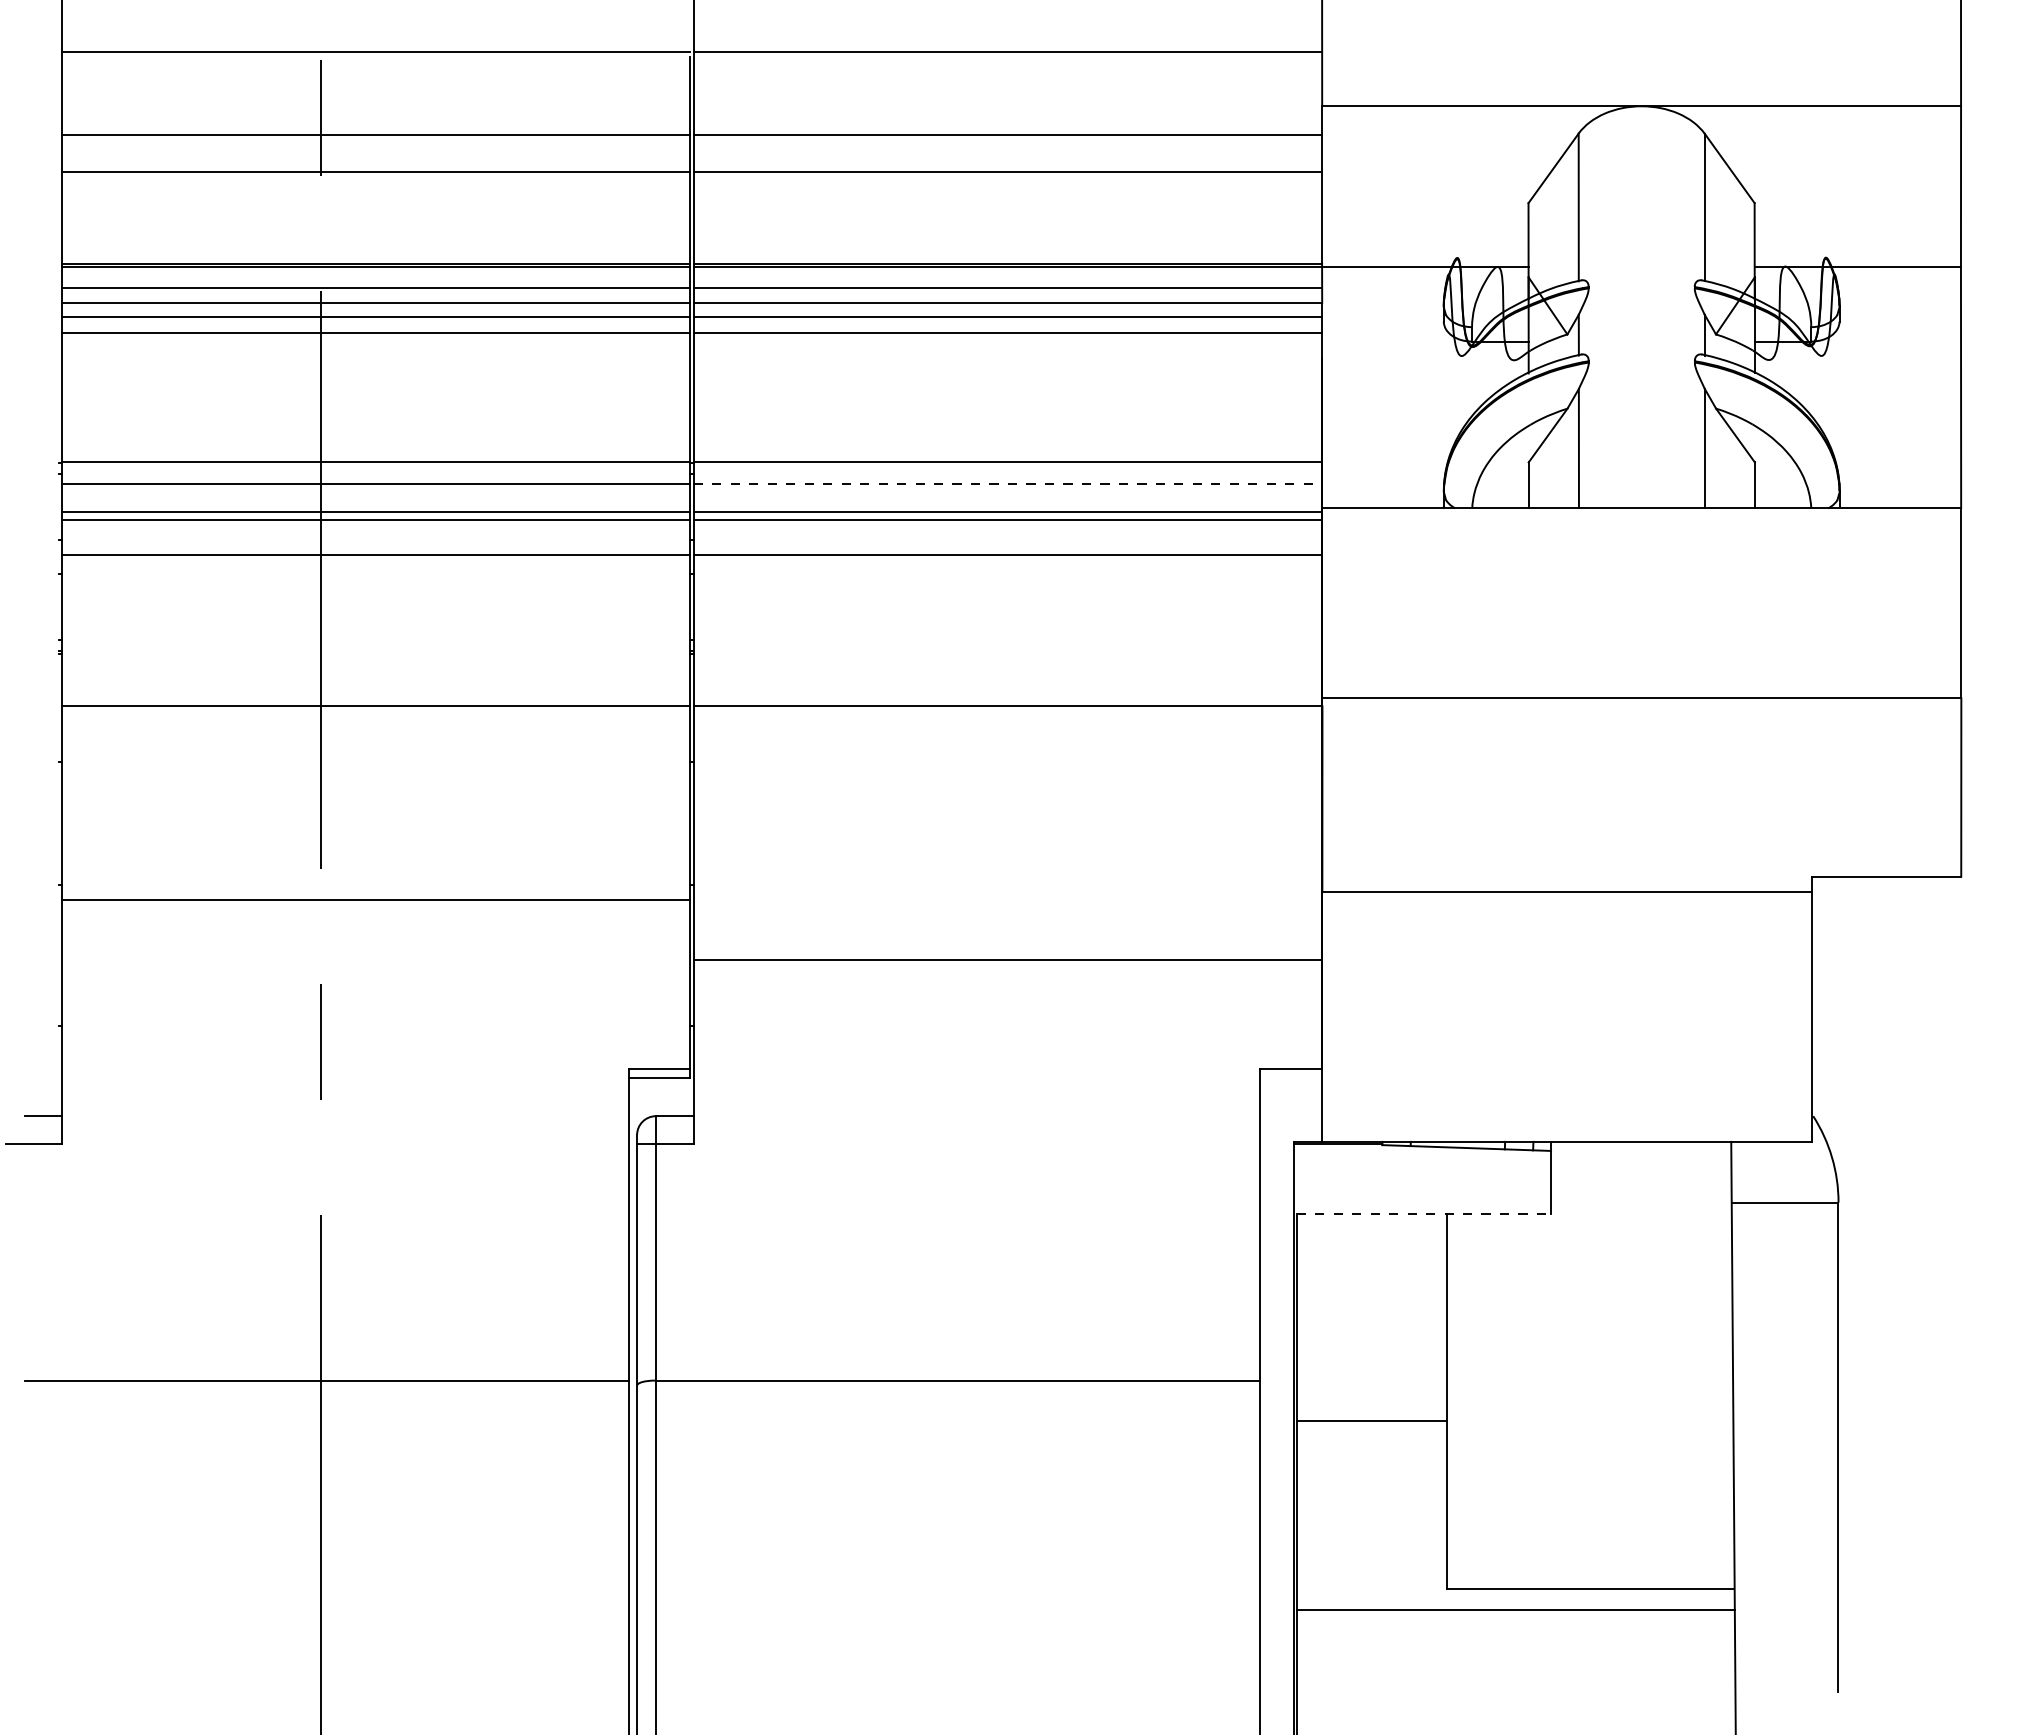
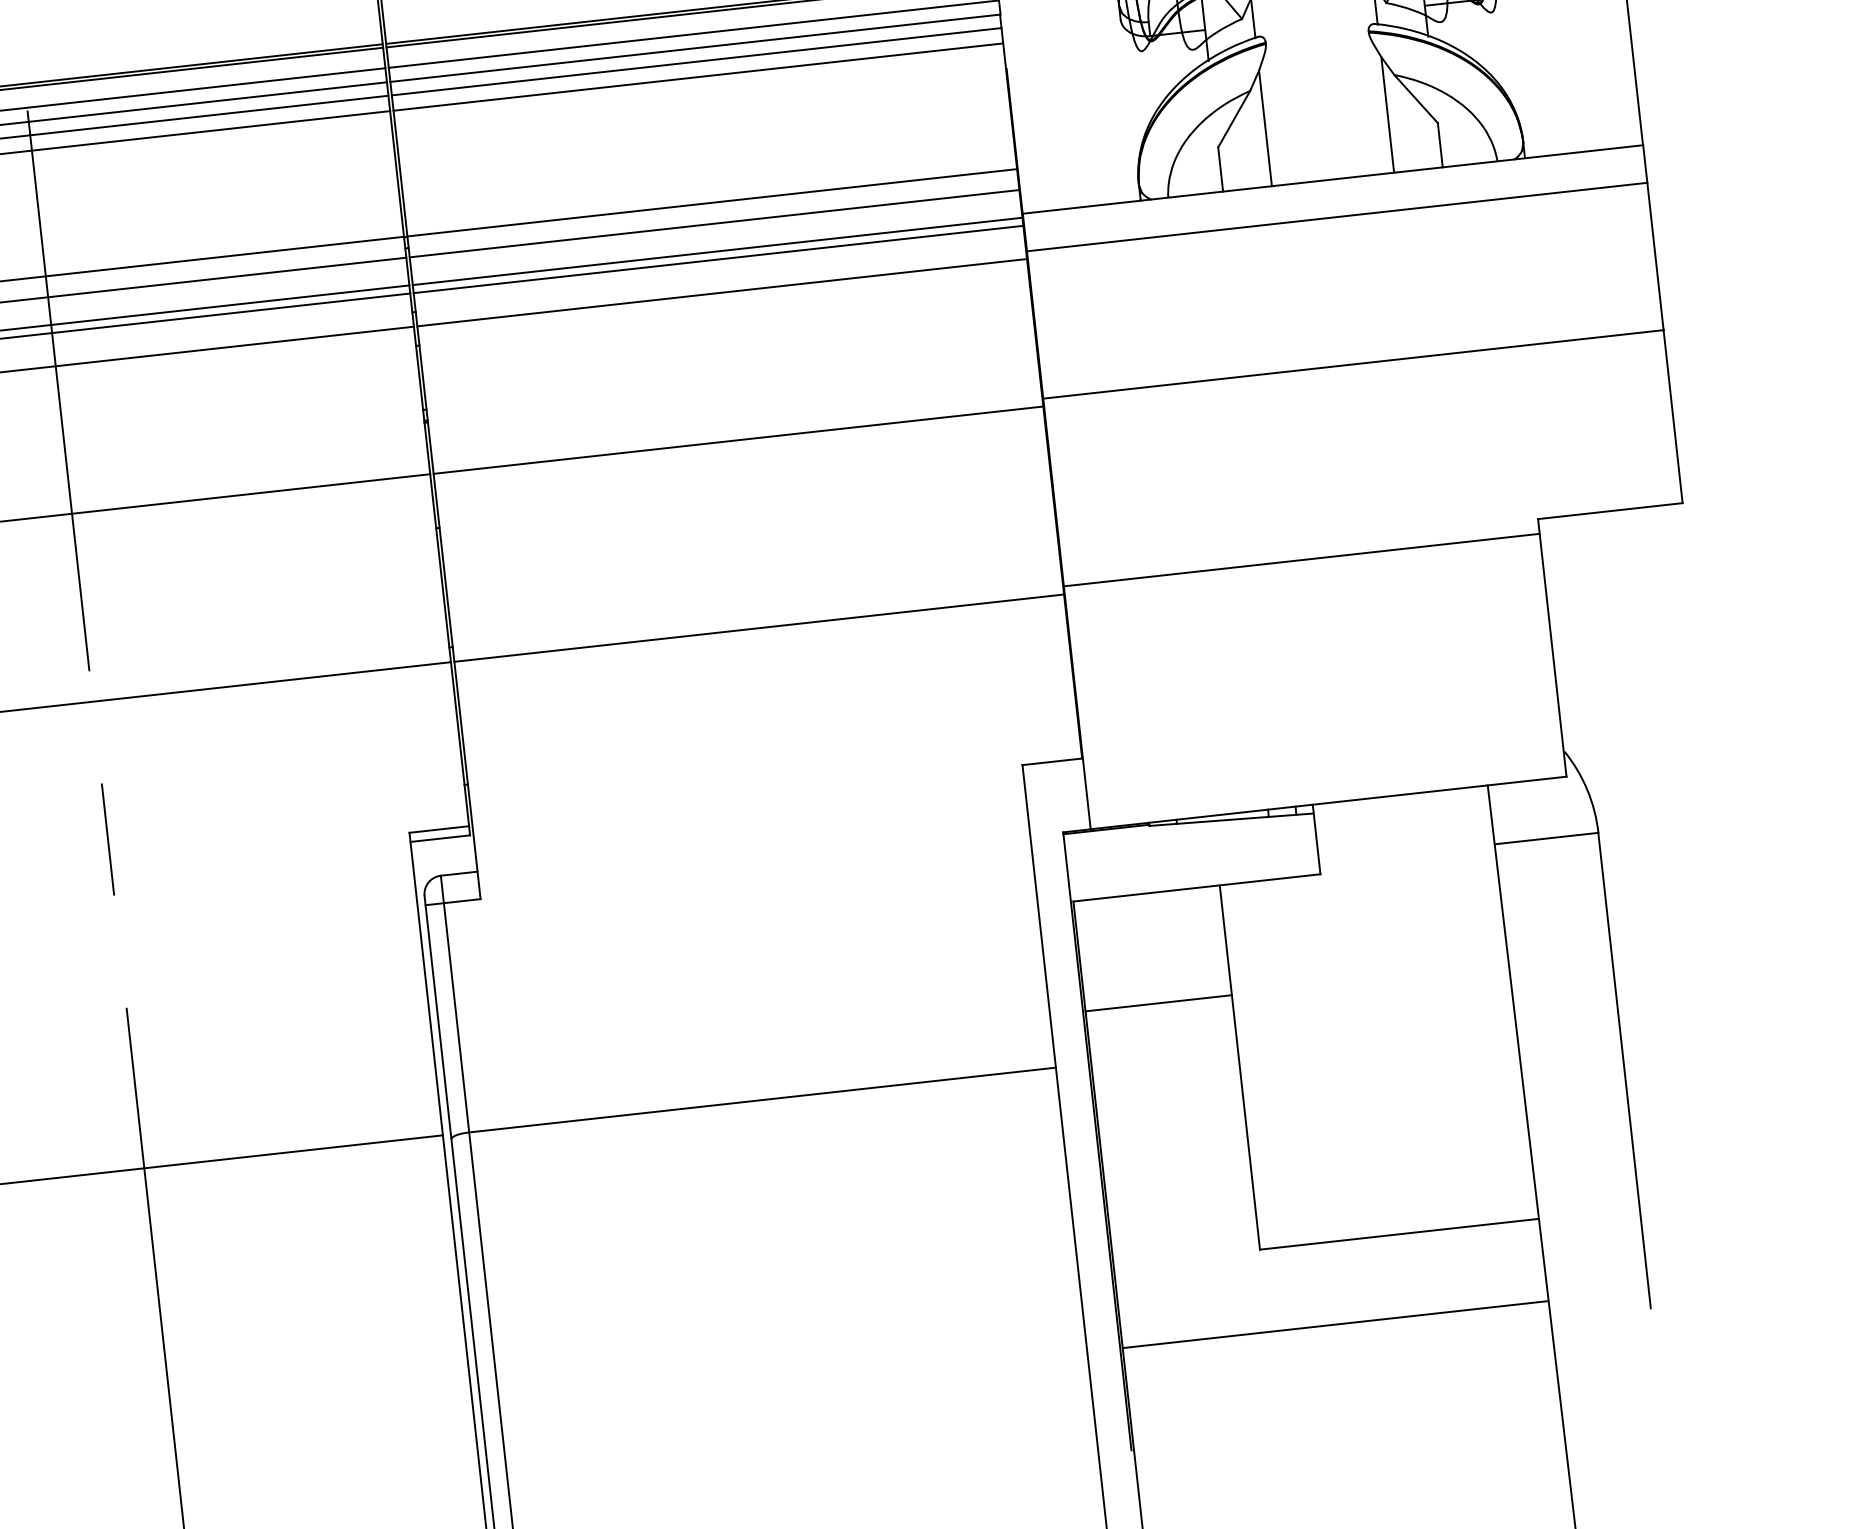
line: (1007, 483) -> (714, 223), dashed -> solid
line: (1641, 546) -> (1336, 216), added
line: (1007, 960) -> (759, 628), moved
line: (1424, 1213) -> (1197, 887), dashed -> solid
line: (1371, 1420) -> (1158, 1003), moved
line: (1515, 1610) -> (1335, 1324), moved

